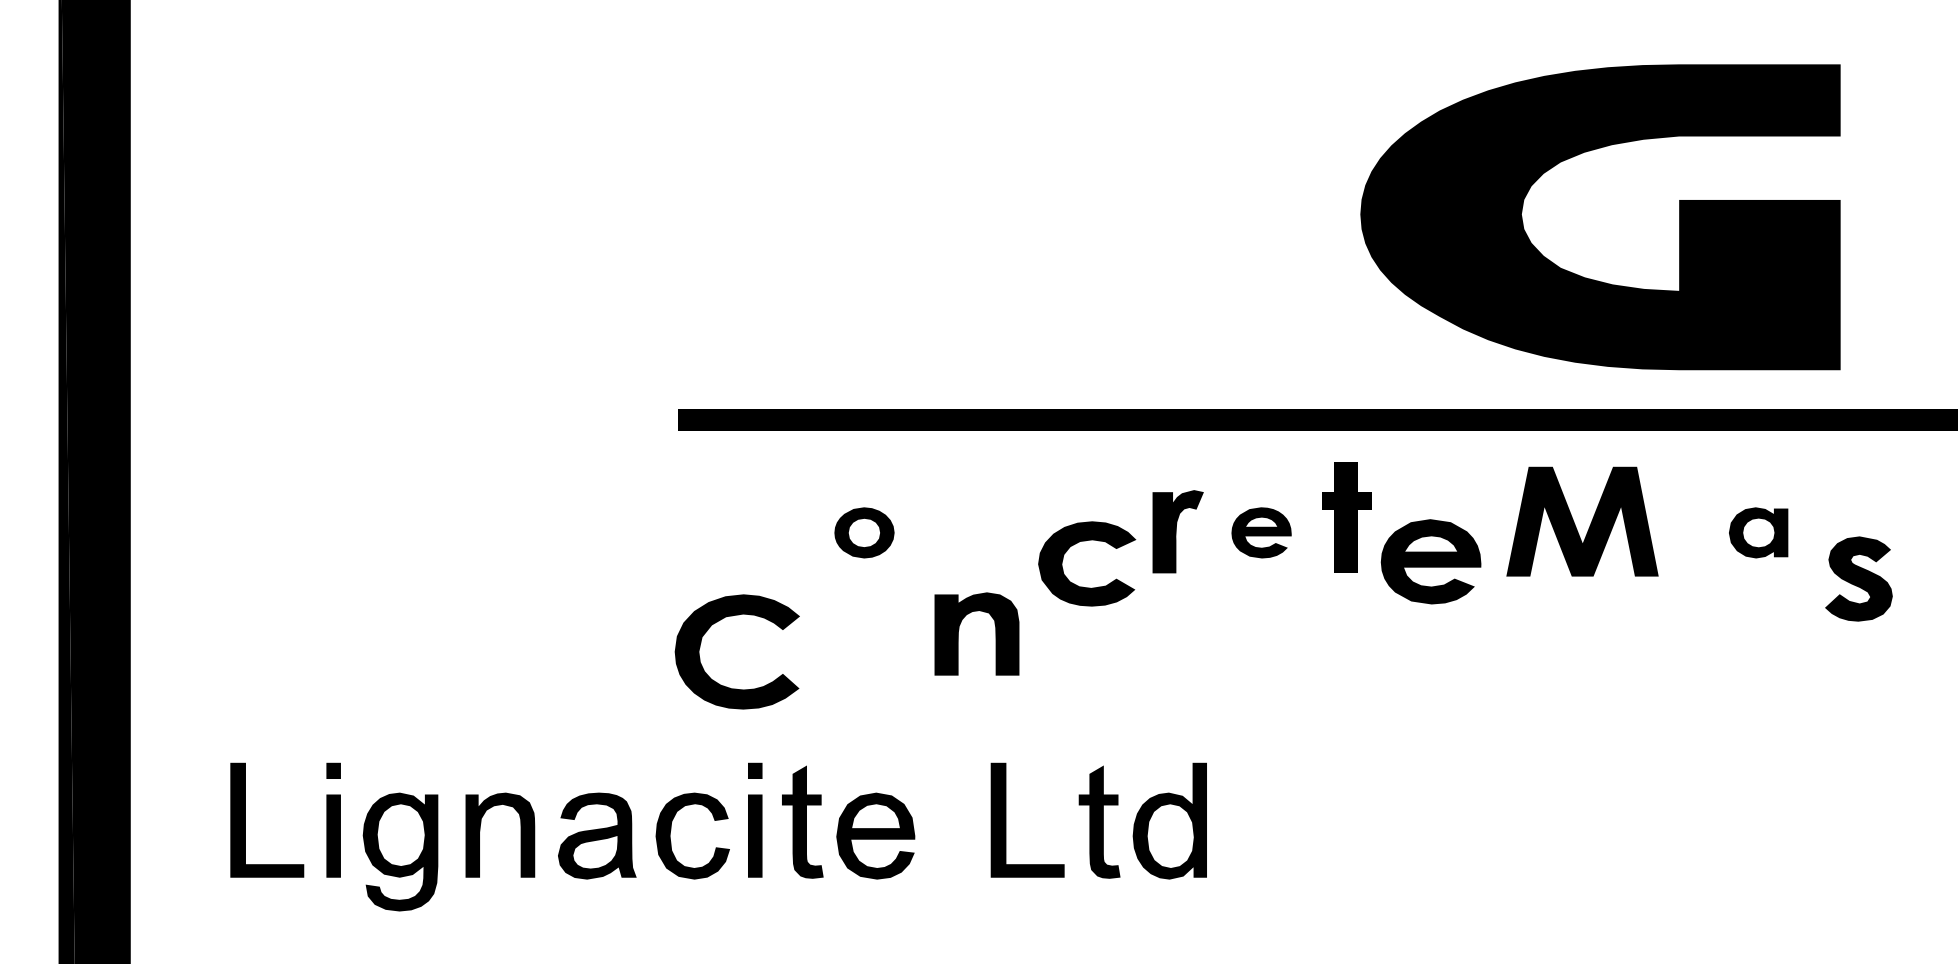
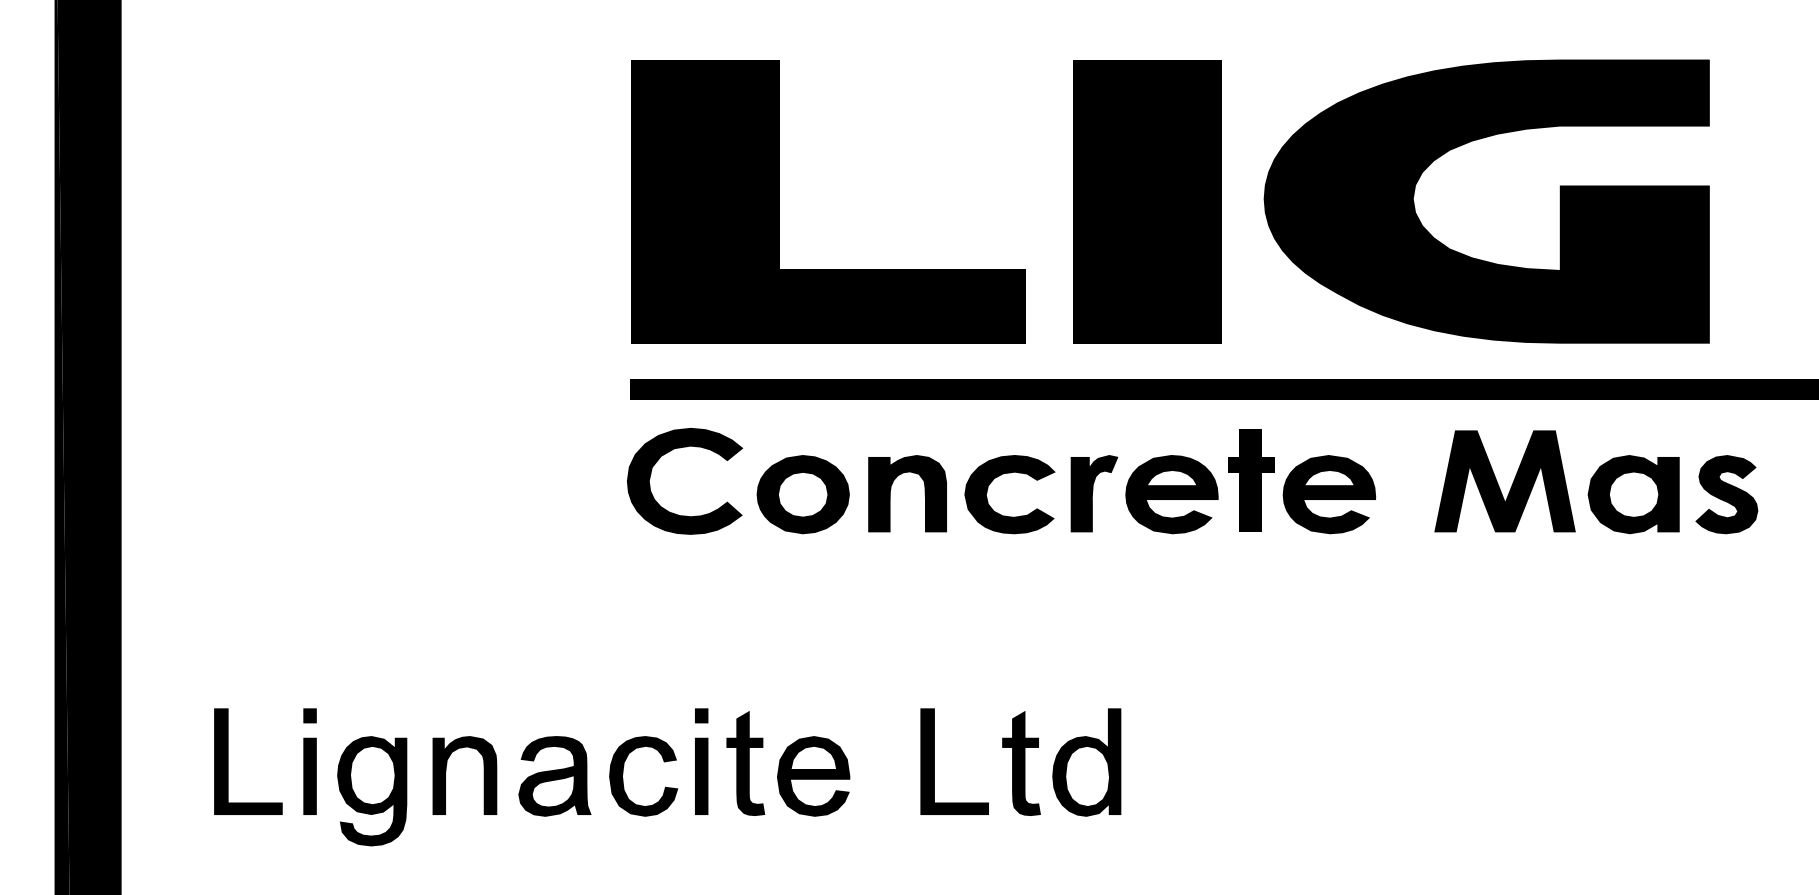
fill: (891, 217) -> (828, 201), added
fill: (1234, 217) -> (1146, 201), added
part: (1575, 523) -> (1498, 483), moved
part: (863, 532) -> (802, 494), size x1.67
part: (1261, 532) -> (1171, 494), size x1.67
part: (1758, 532) -> (1633, 494), size x1.67
part: (1075, 544) -> (999, 476), moved
part: (1431, 561) -> (1329, 494), moved
part: (1858, 578) -> (1726, 494), moved
part: (720, 620) -> (669, 452), moved
part: (959, 629) -> (891, 489), moved

